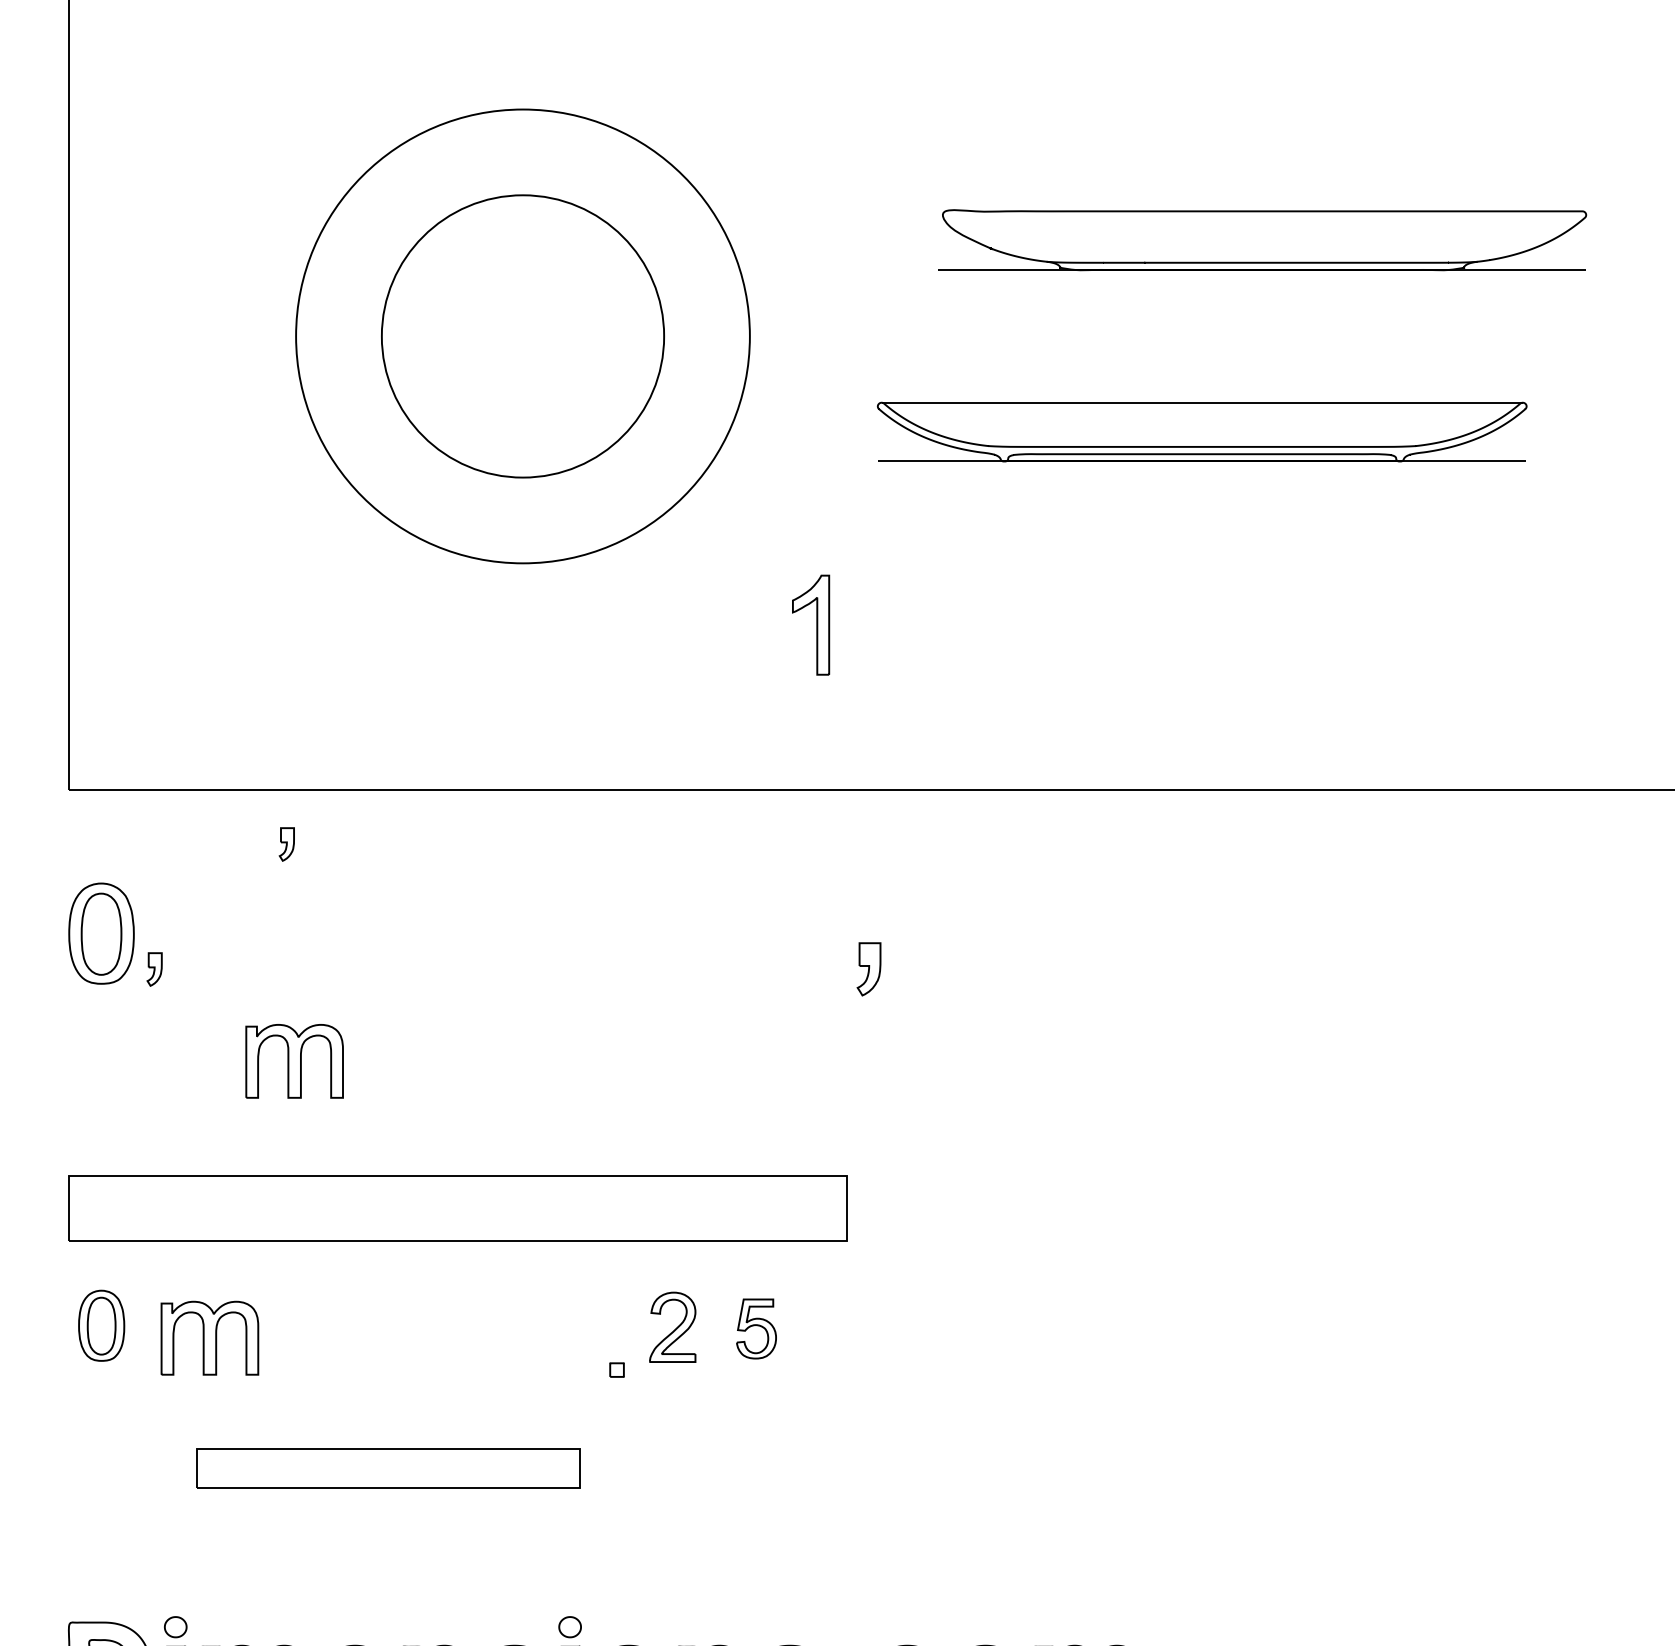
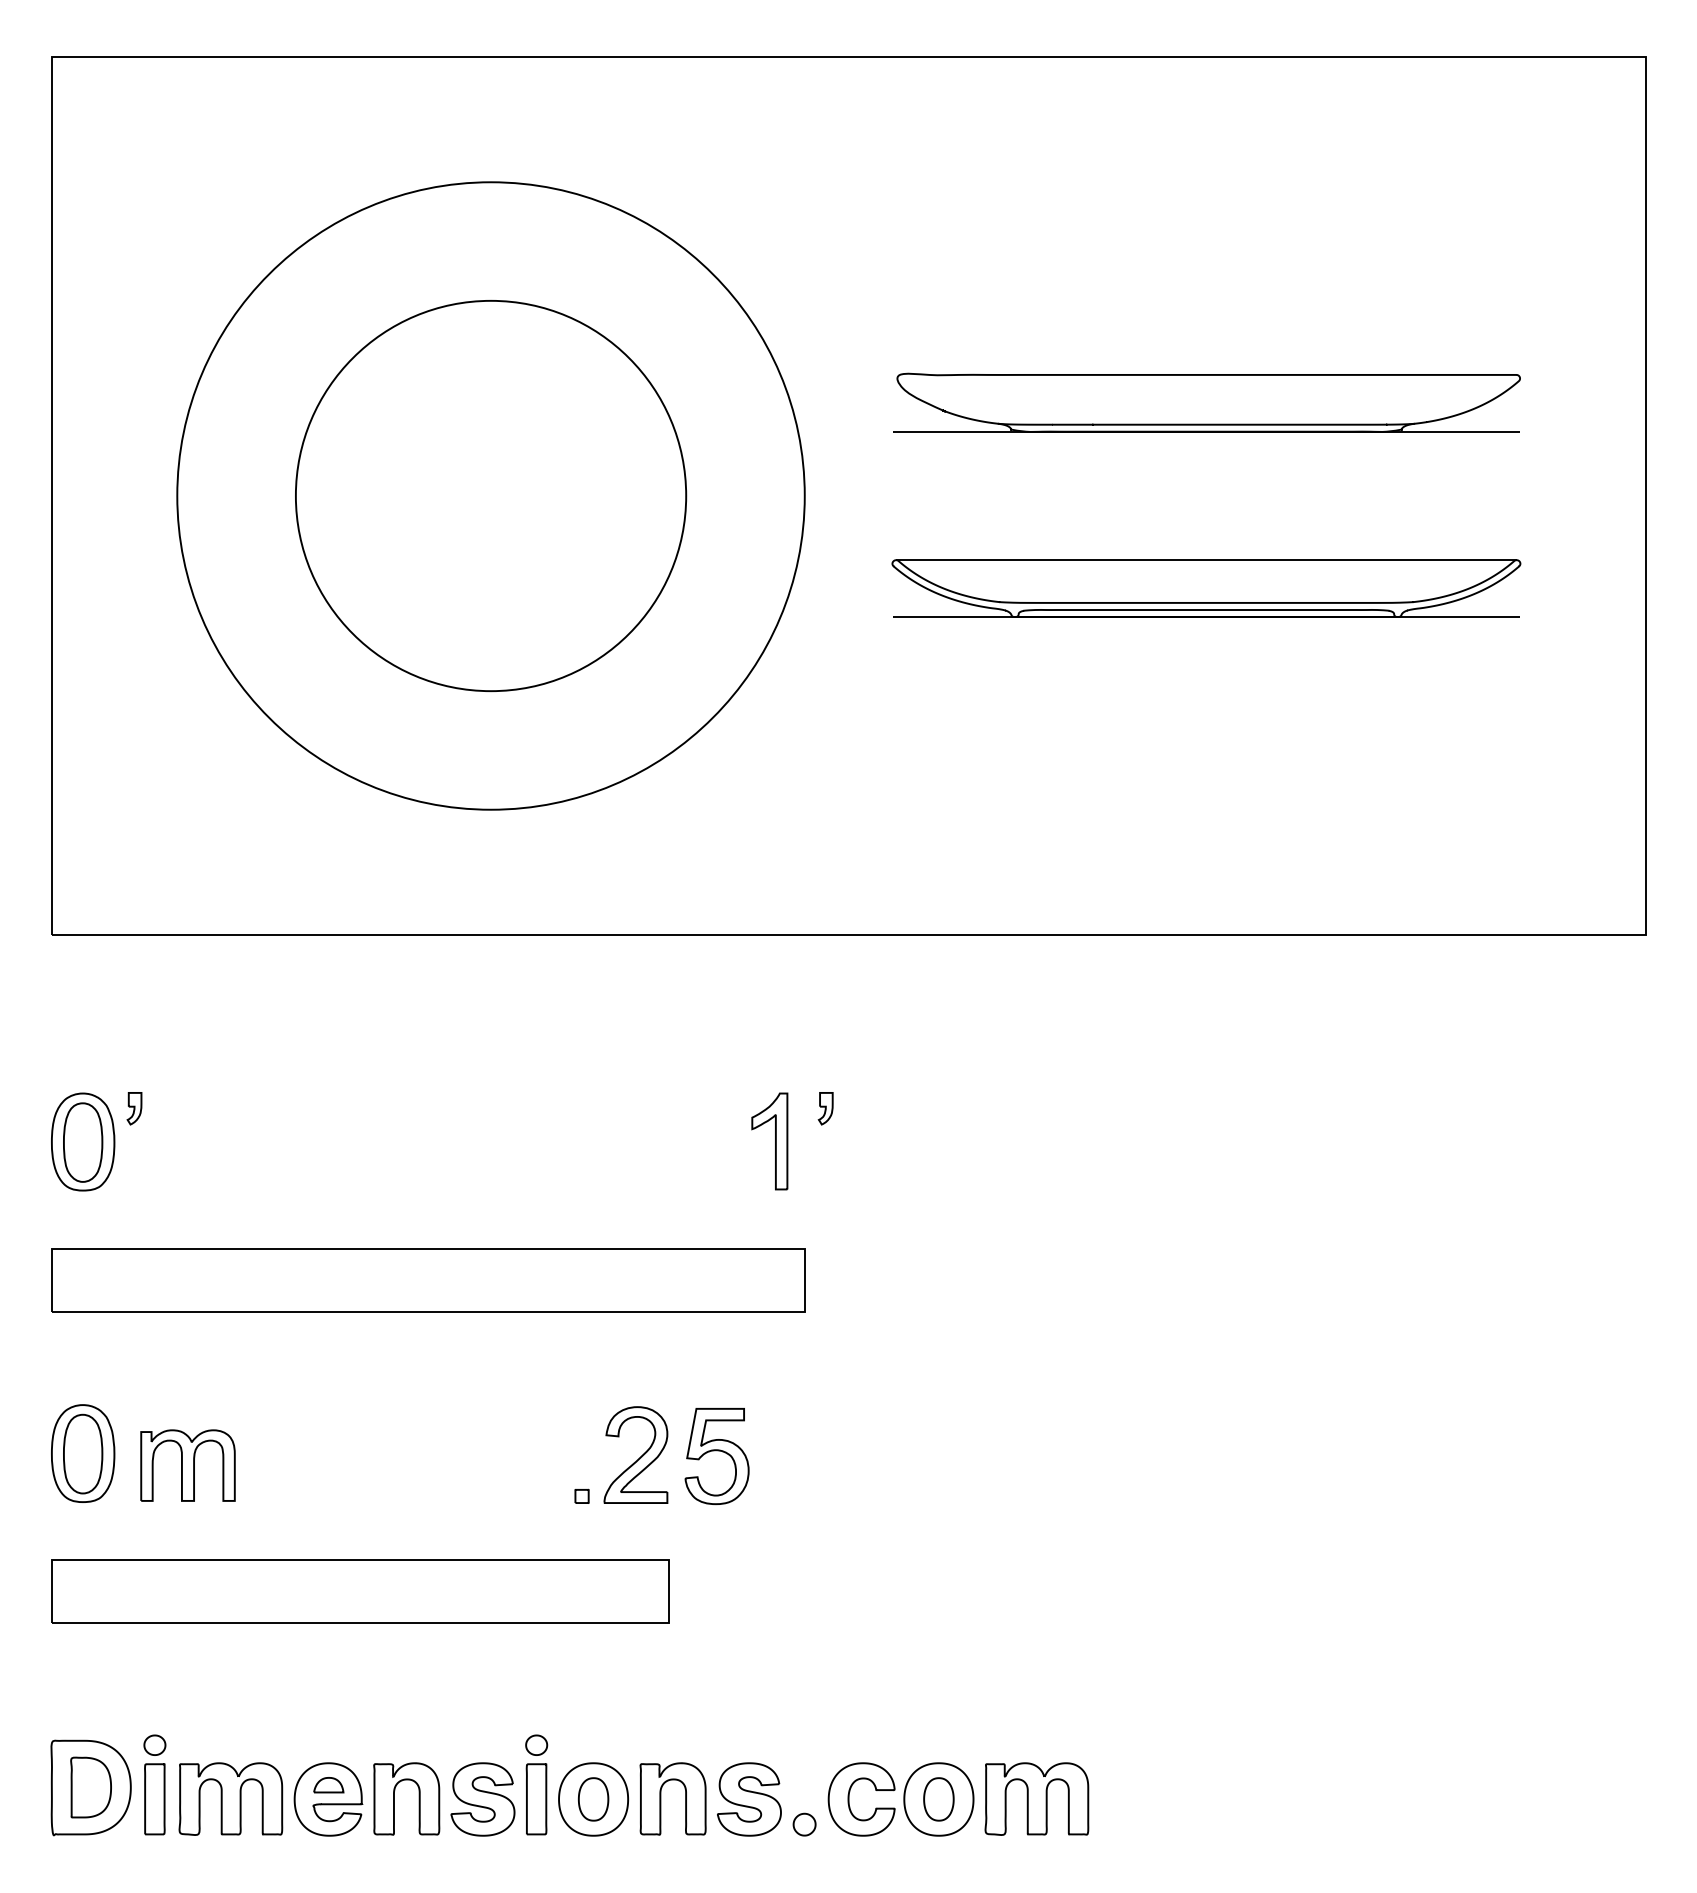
circle: (522, 335) -> (490, 495), size x1.43
circle: (522, 335) -> (490, 495), size x1.43
part: (1202, 432) -> (1206, 588), moved
part: (810, 625) -> (769, 1141), moved
part: (286, 844) -> (262, 987), removed
part: (101, 933) -> (83, 1141), moved
part: (868, 969) -> (825, 1108), size x0.62
part: (294, 1061) -> (269, 1197), removed
part: (458, 1208) -> (428, 1280), moved
part: (101, 1325) -> (83, 1453), size x1.43
part: (672, 1326) -> (635, 1454), size x1.43
part: (755, 1328) -> (716, 1456), size x1.67
part: (388, 1468) -> (360, 1591), size x1.67

